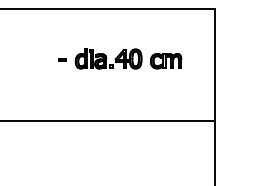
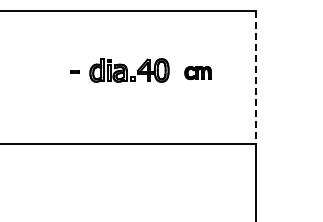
part: (165, 60) -> (197, 72), size x0.7
line: (214, 64) -> (255, 77), solid -> dashed

